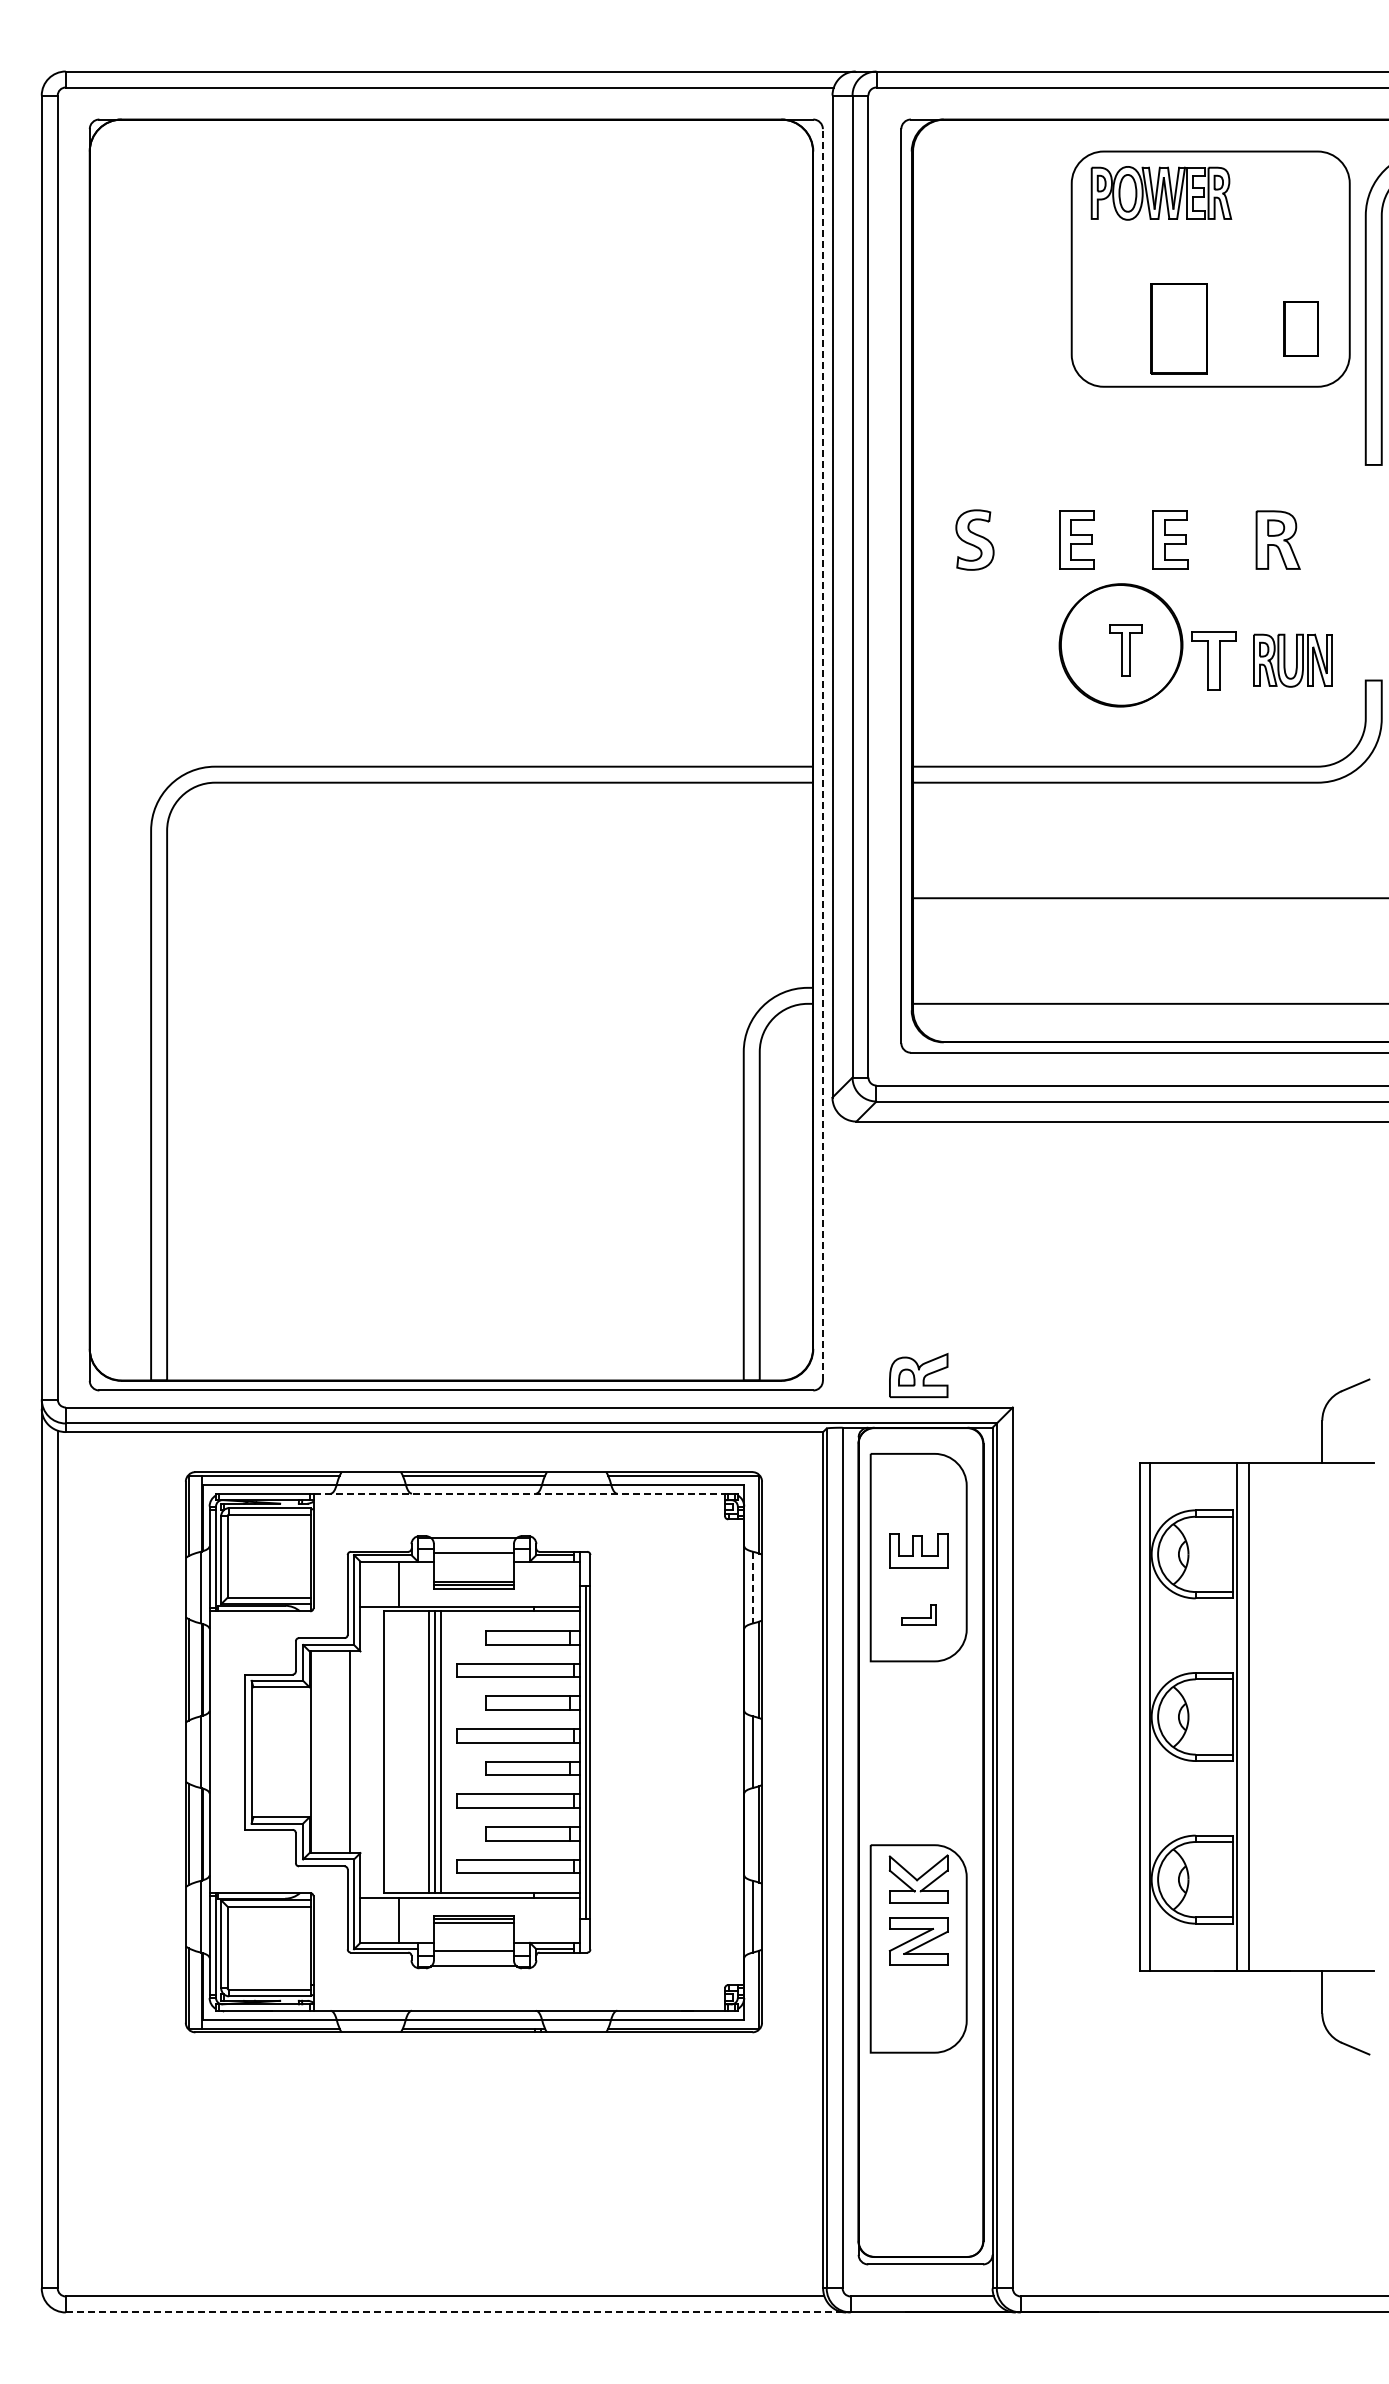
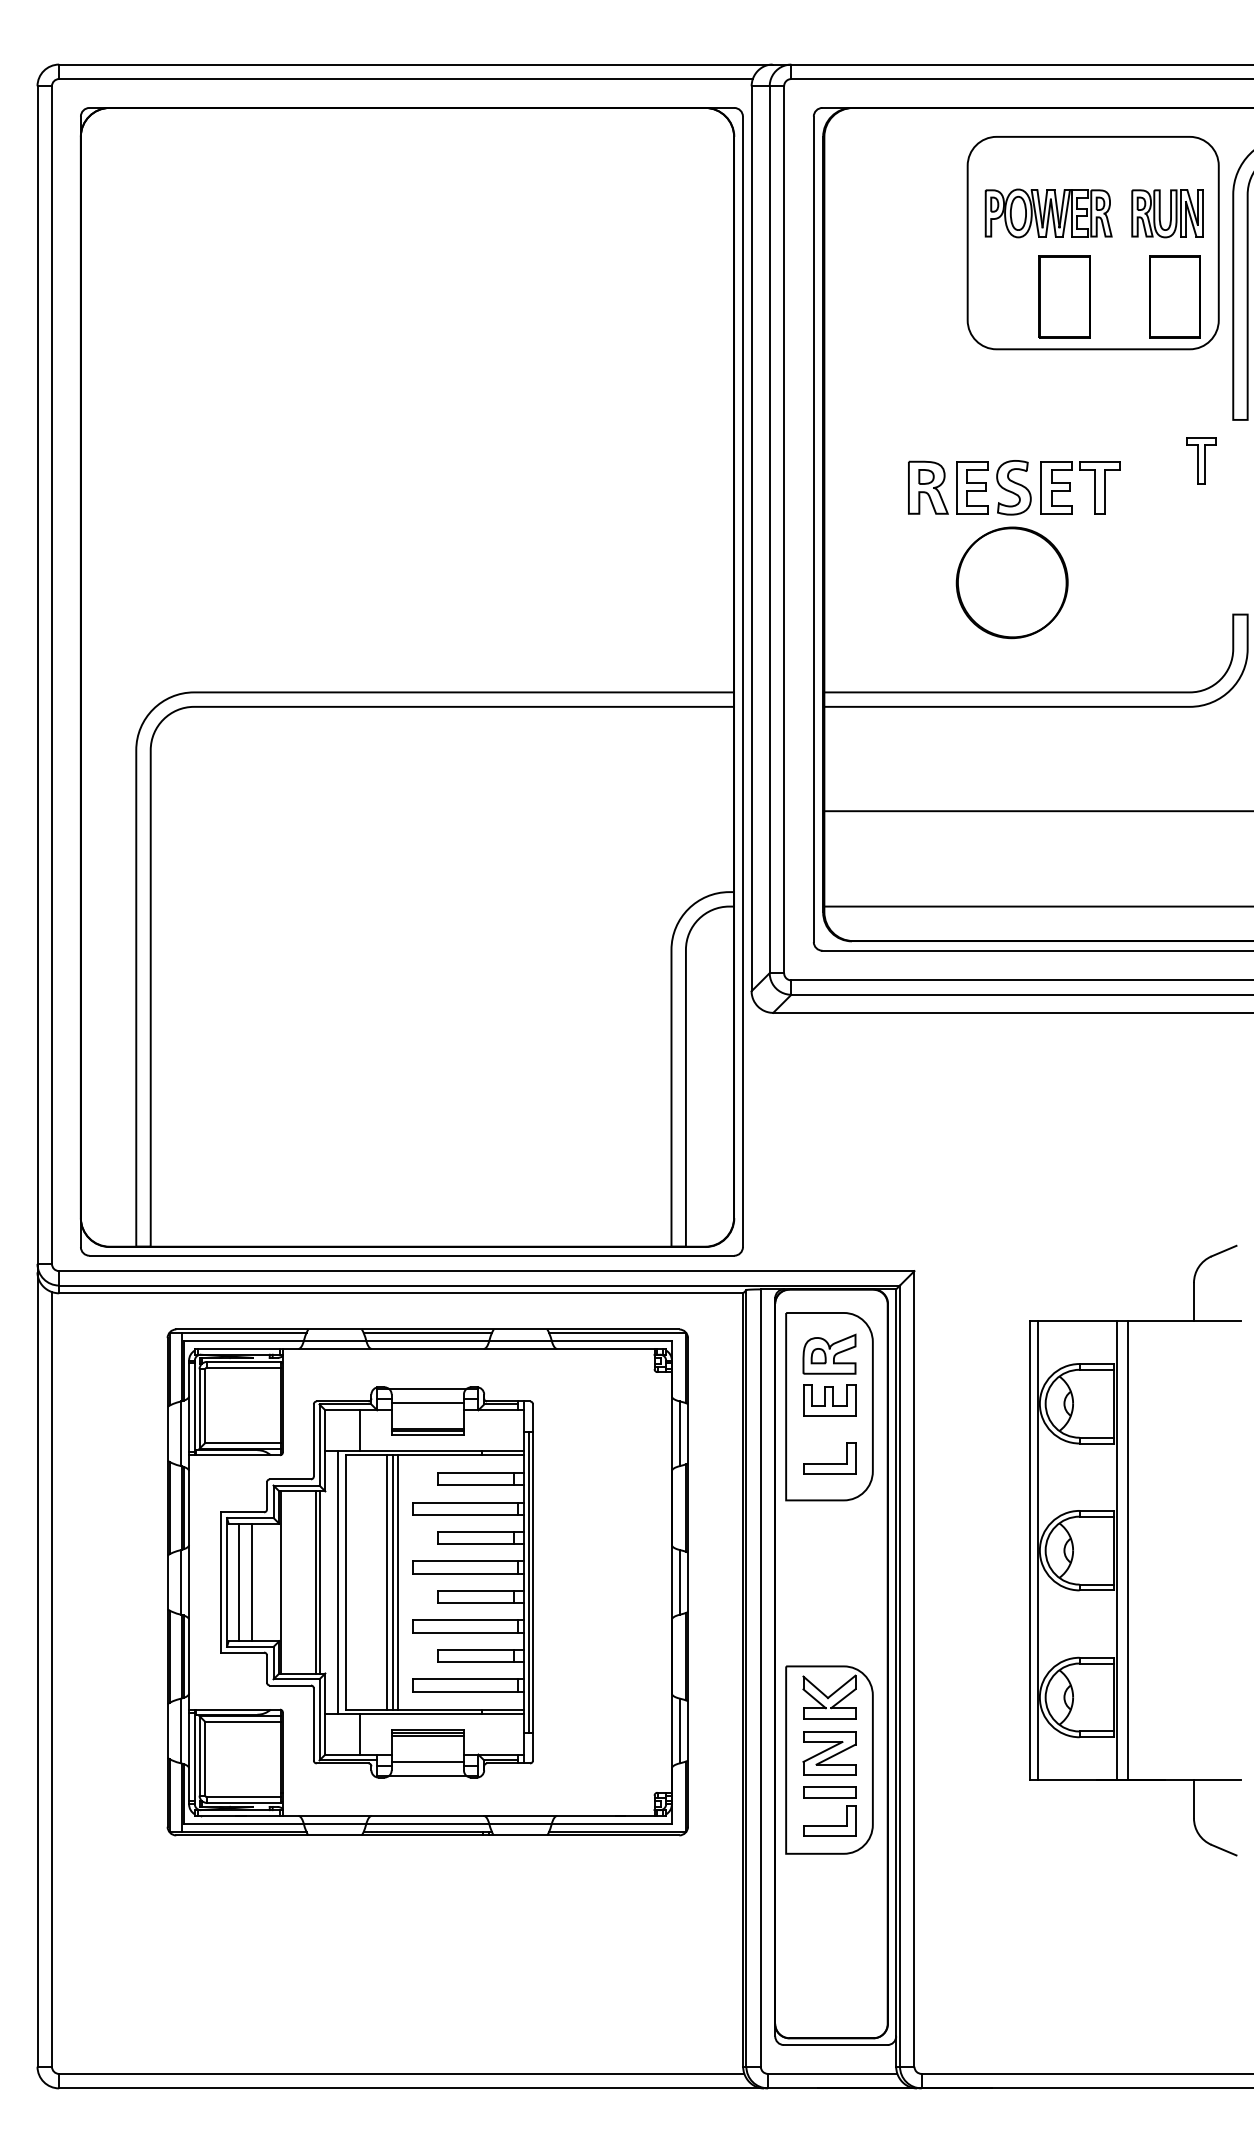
part: (1161, 193) -> (1048, 213), moved
part: (1300, 328) -> (1174, 296), size x1.67
part: (974, 539) -> (1013, 487), moved
part: (1277, 539) -> (927, 487), moved
part: (1125, 650) -> (1201, 461), moved
part: (1213, 660) -> (1099, 487), moved
part: (1292, 660) -> (1167, 213), moved
line: (822, 755) -> (742, 682), dashed -> solid
part: (918, 1375) -> (829, 1354), moved
line: (519, 1493) -> (468, 1348), dashed -> solid
line: (753, 1587) -> (680, 1433), dashed -> solid
part: (918, 1614) -> (829, 1458), size x1.67
line: (374, 1751) -> (338, 1581), added
line: (264, 1752) -> (238, 1582), added
line: (279, 1752) -> (252, 1582), added
line: (354, 1752) -> (319, 1582), added
part: (918, 1991) -> (829, 1798), added
line: (456, 2312) -> (412, 2088), dashed -> solid

